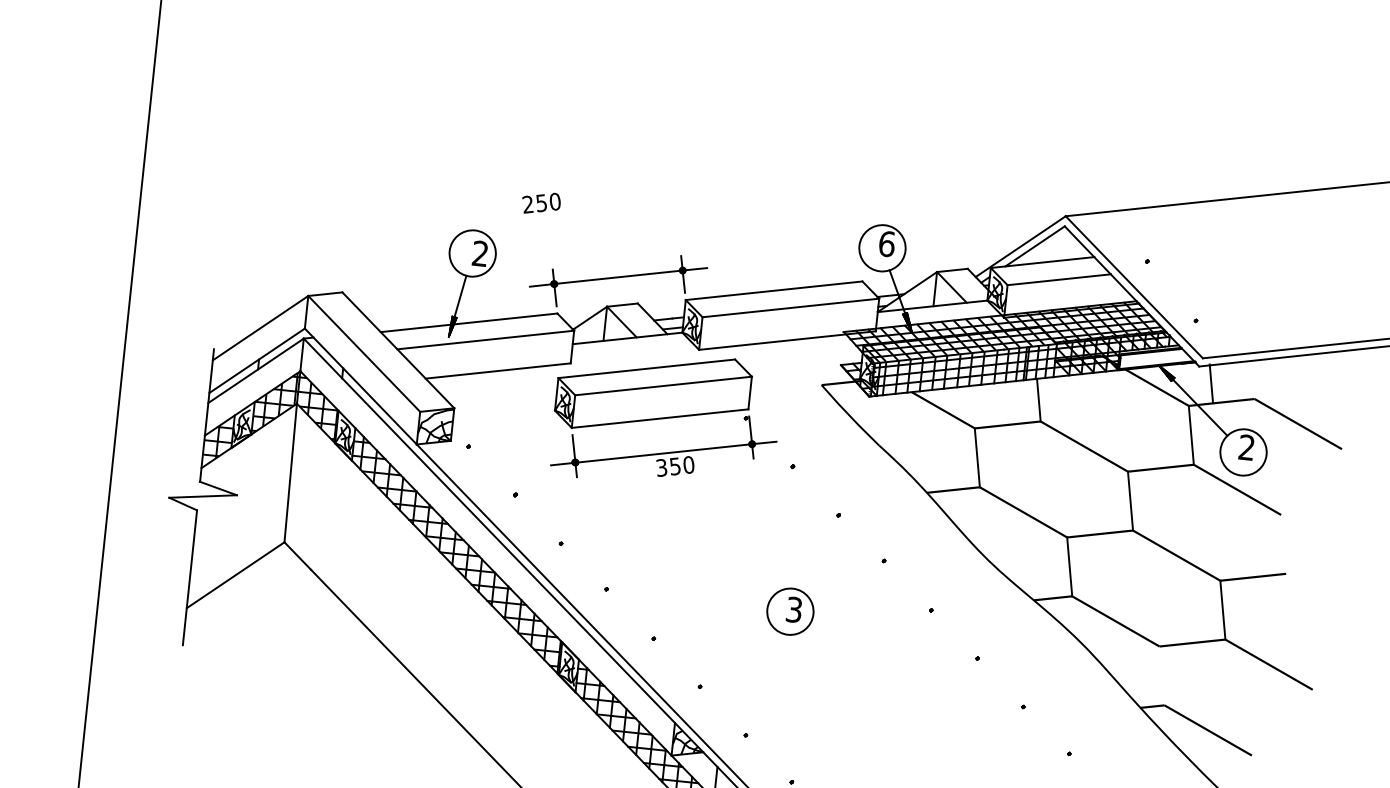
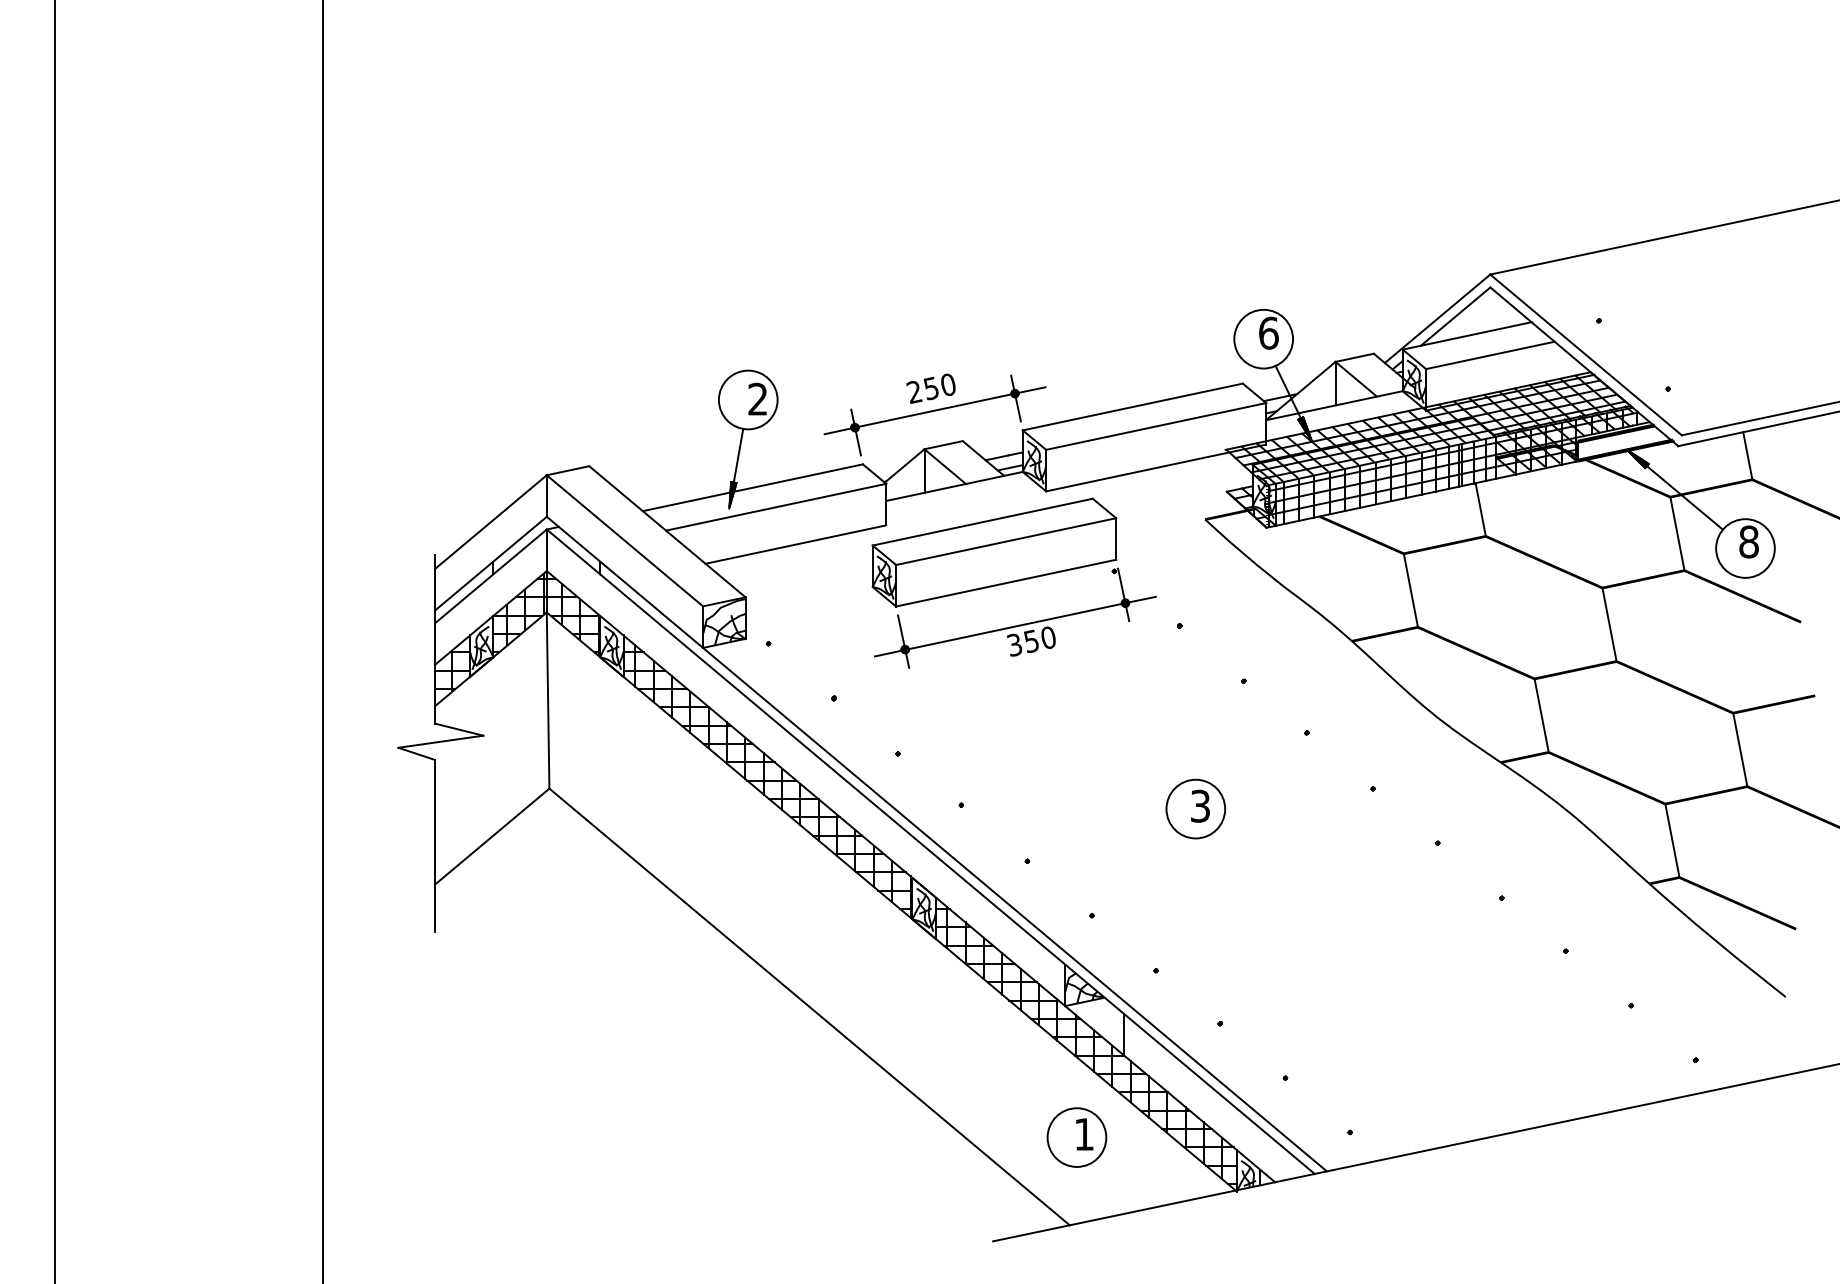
text: (540, 203) -> (930, 388), moved
line: (1211, 383) -> (1747, 455), moved
text: (1246, 447) -> (1748, 541), 2 -> 8
line: (1162, 675) -> (1672, 840), added

